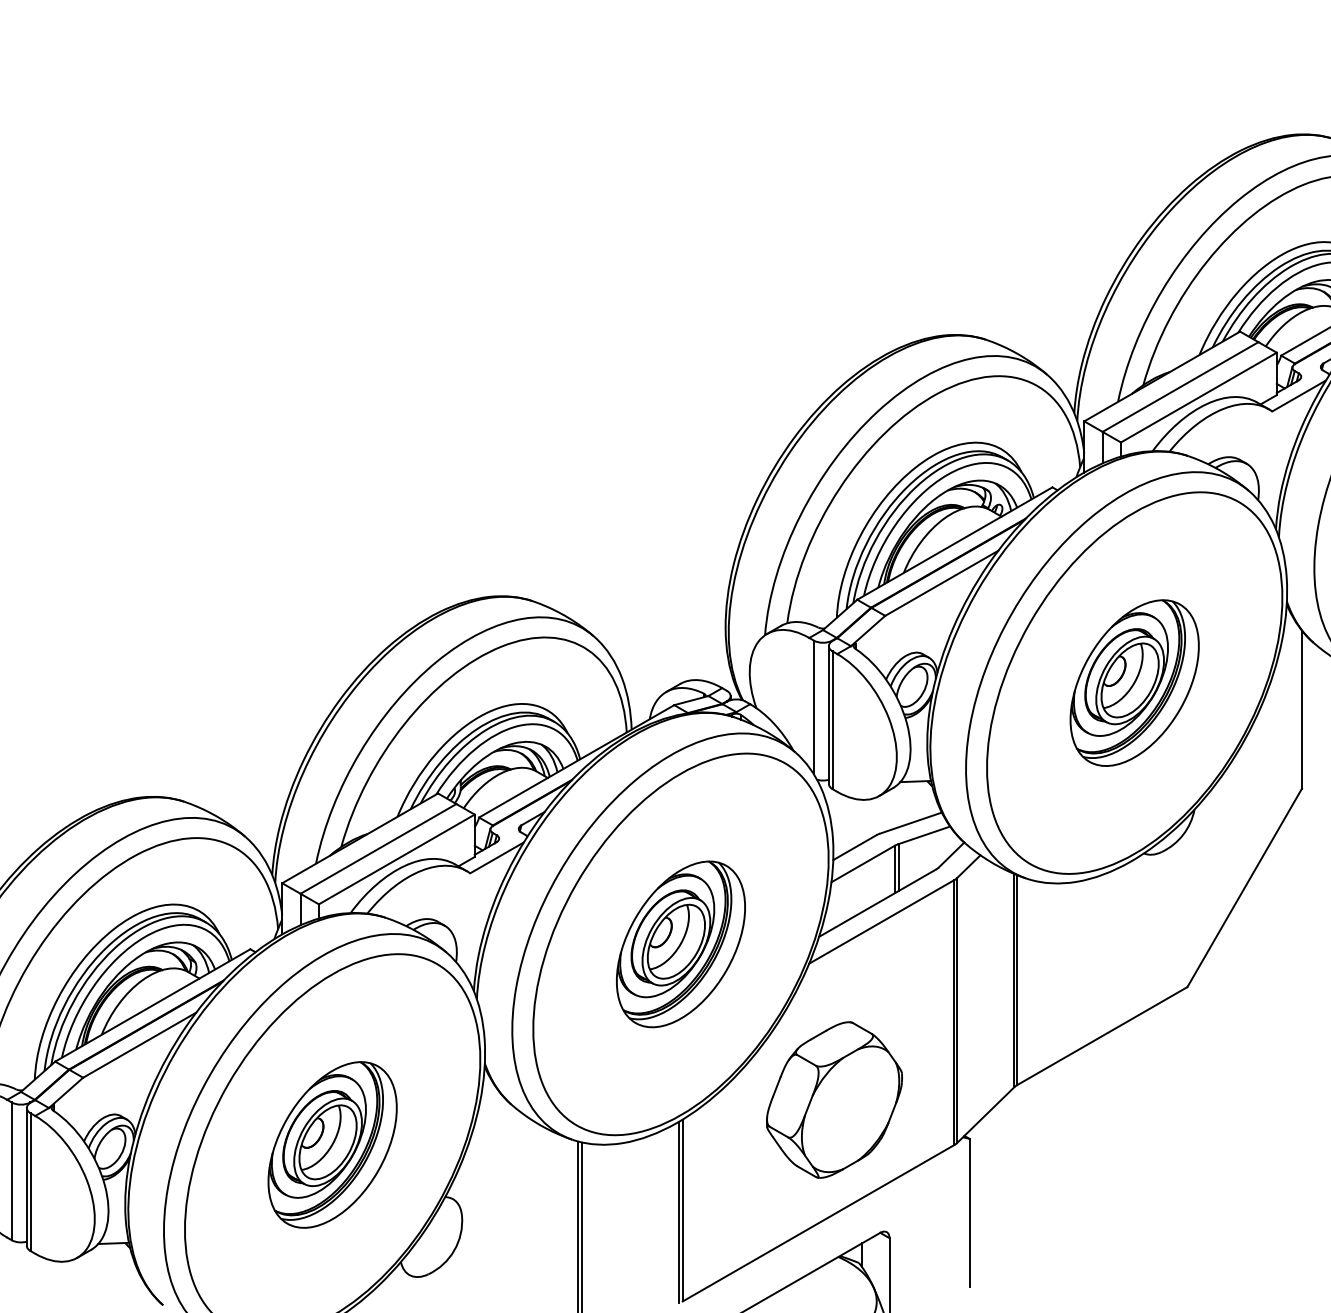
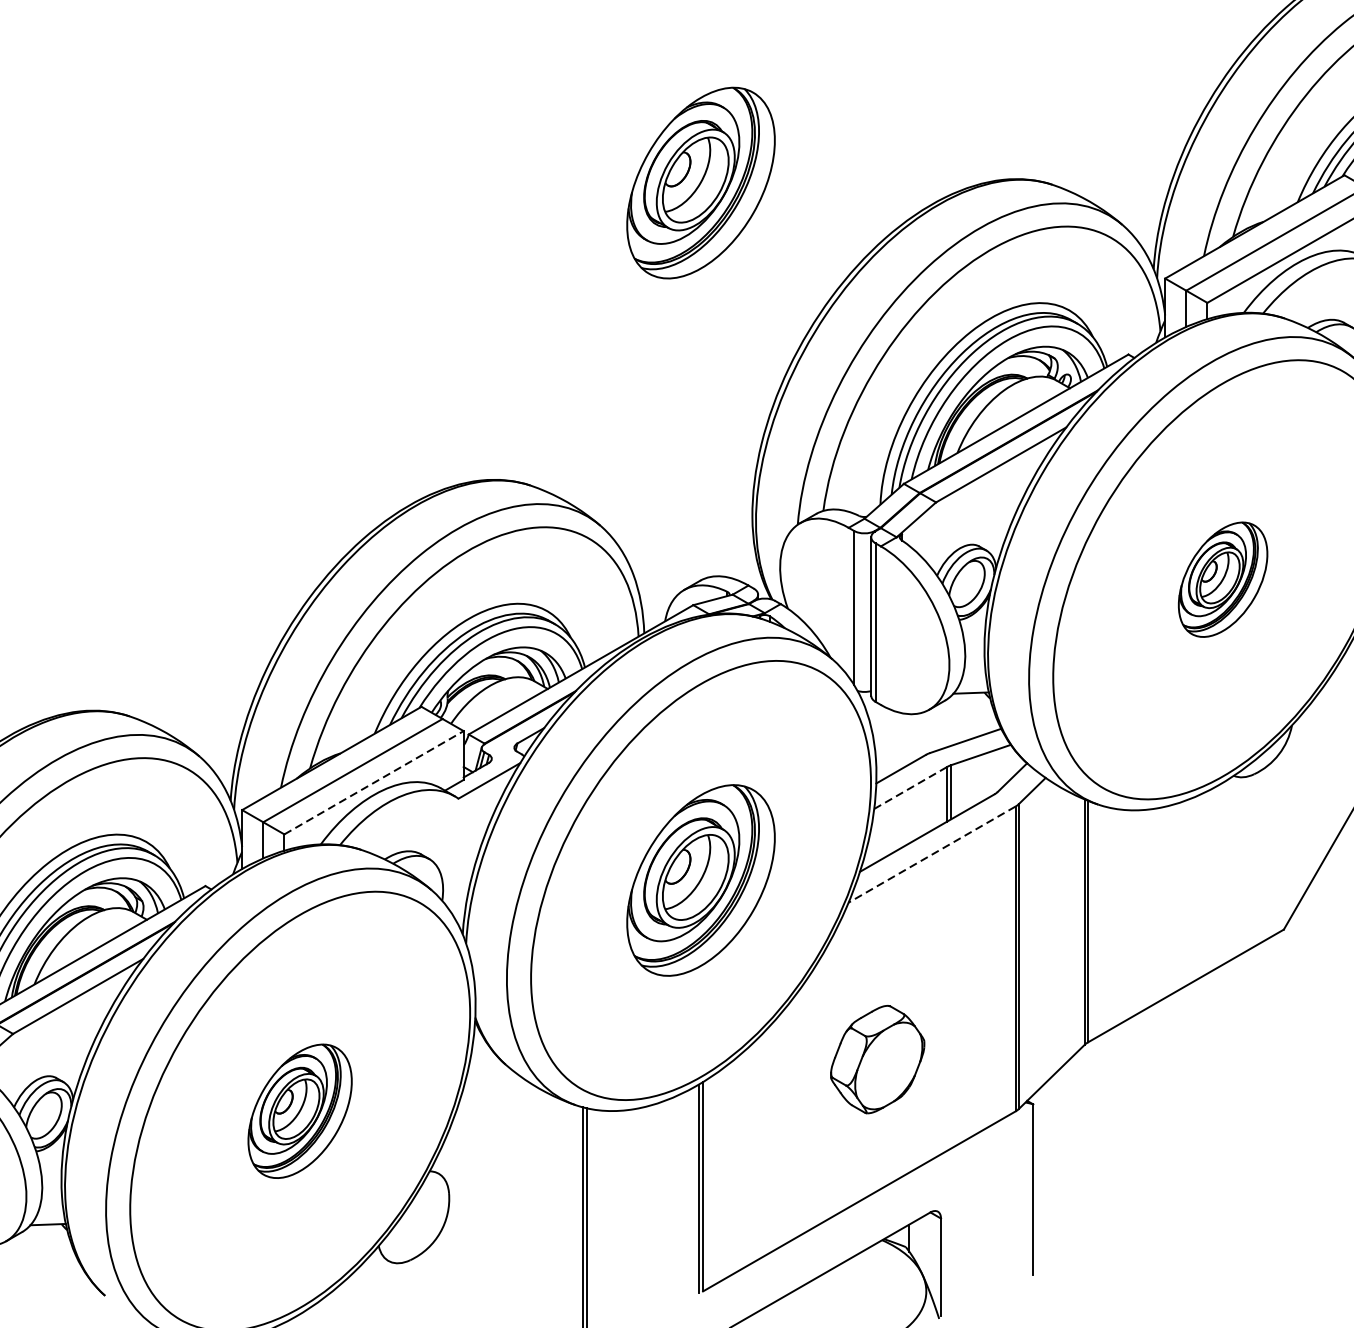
part: (680, 338) -> (700, 183), added
part: (1134, 682) -> (1222, 579), size x0.6
line: (396, 859) -> (373, 782), solid -> dashed
line: (862, 864) -> (909, 788), solid -> dashed
line: (881, 921) -> (931, 854), solid -> dashed
part: (834, 1099) -> (877, 1058), size x0.6
part: (332, 1144) -> (300, 1110), size x0.7

